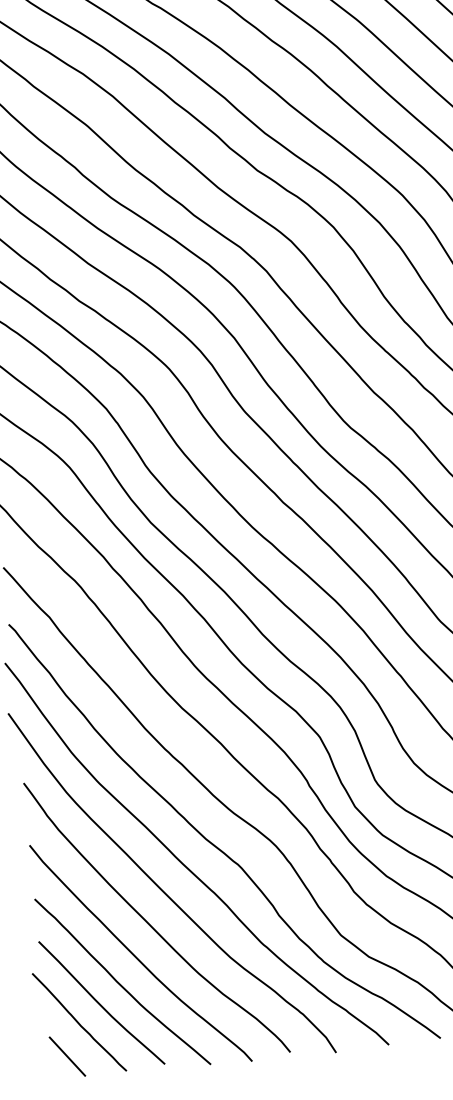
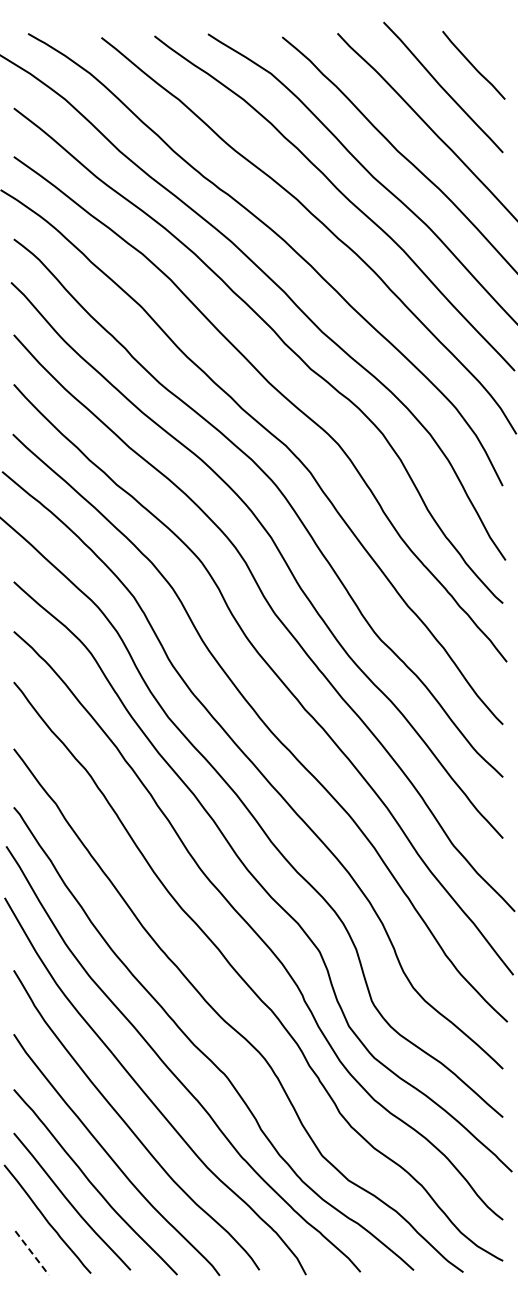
line: (67, 1057) -> (32, 1253), solid -> dashed

